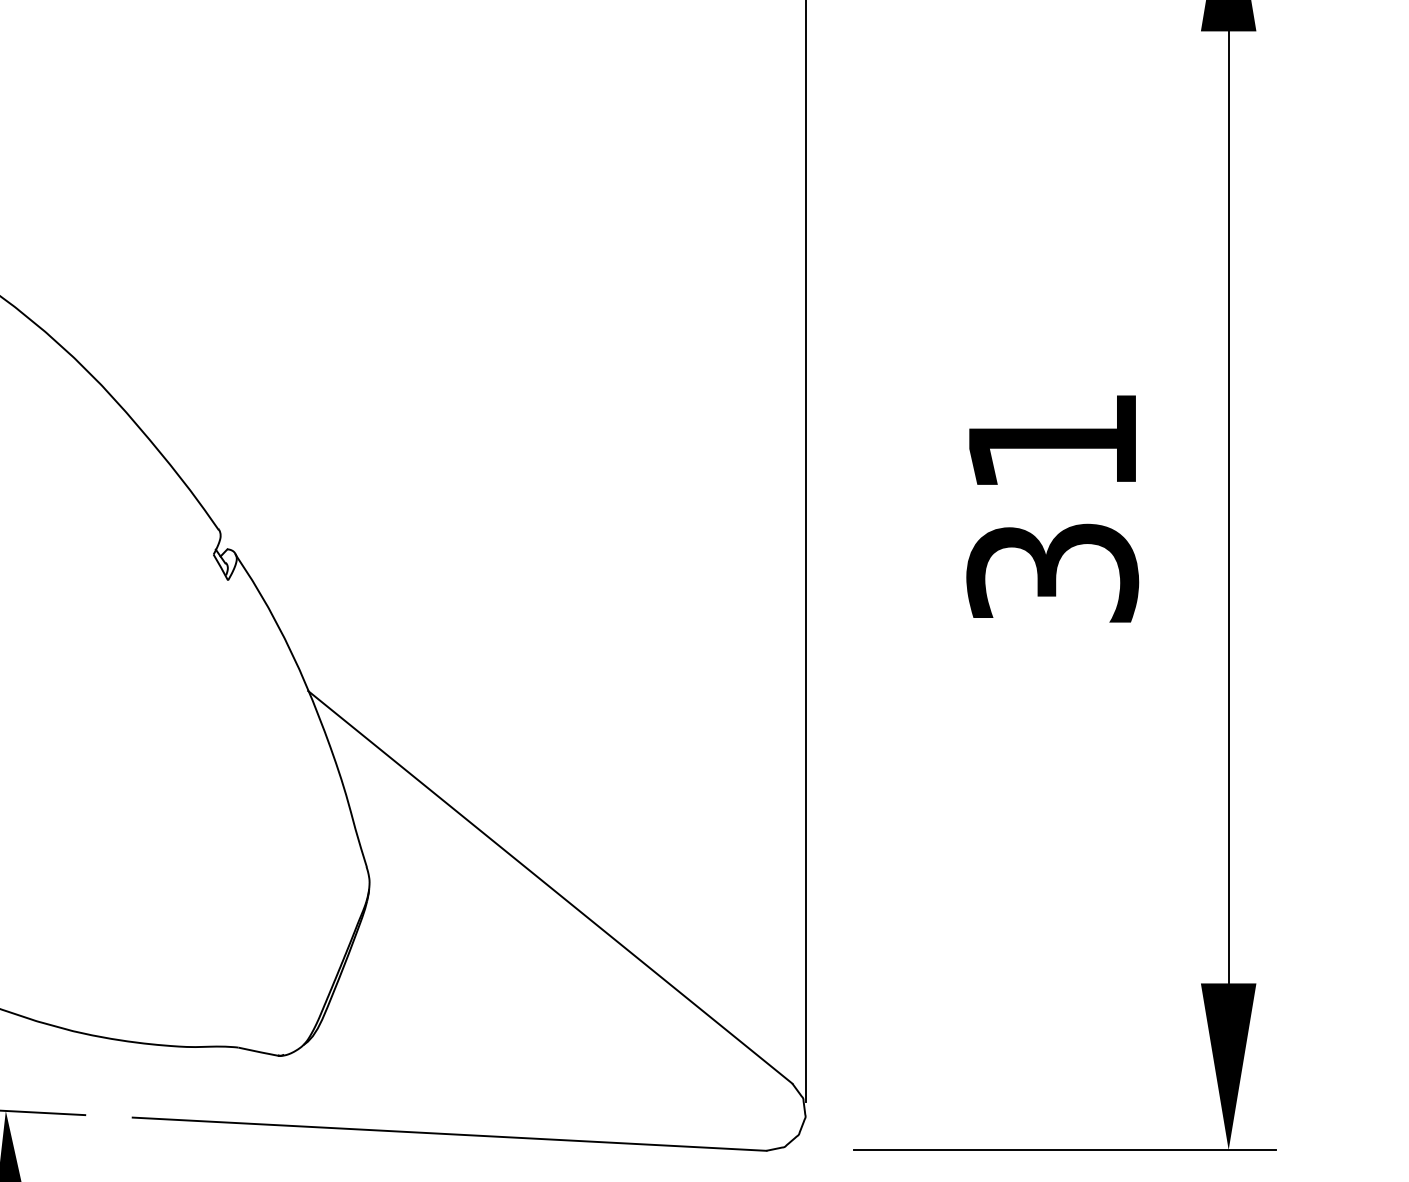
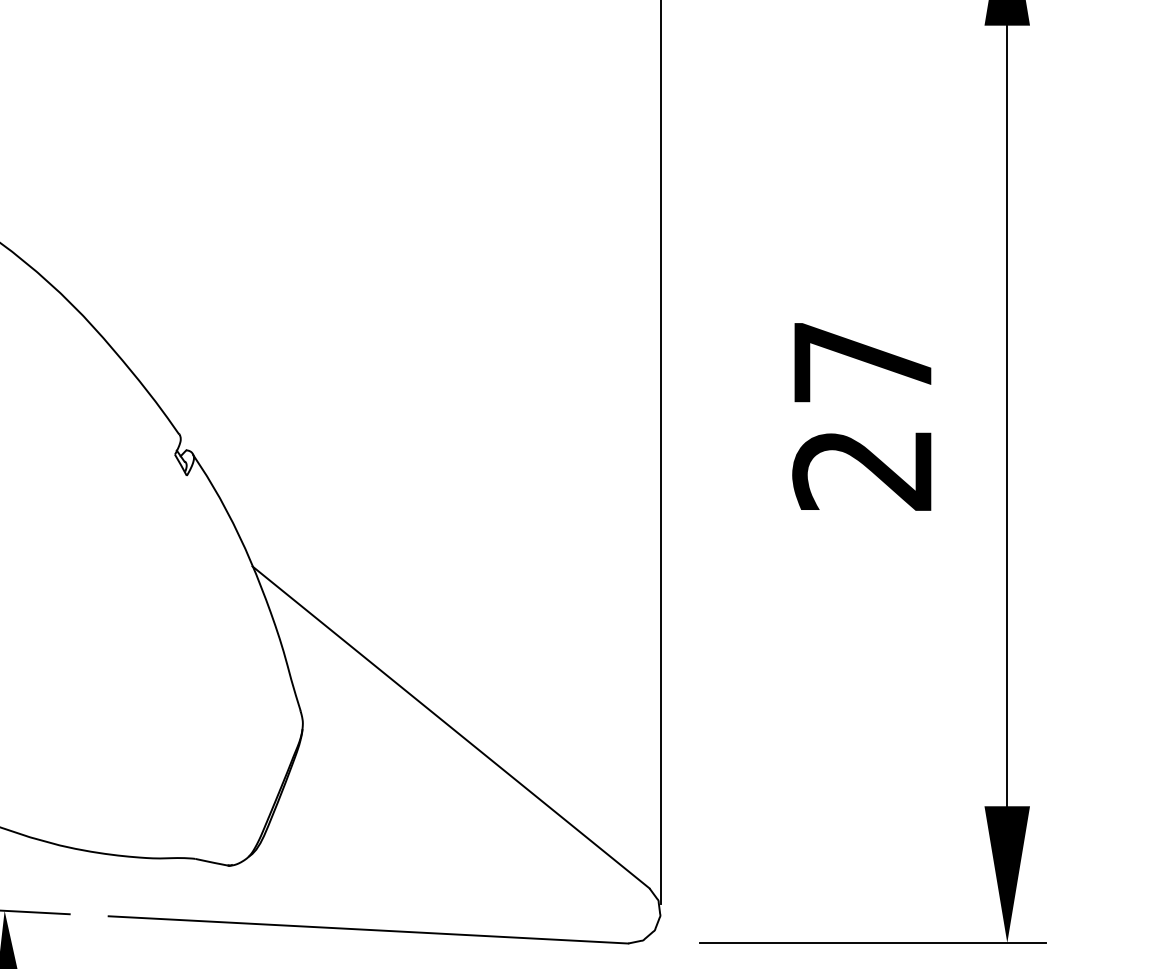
text: (1052, 508) -> (862, 416), 31 -> 27

